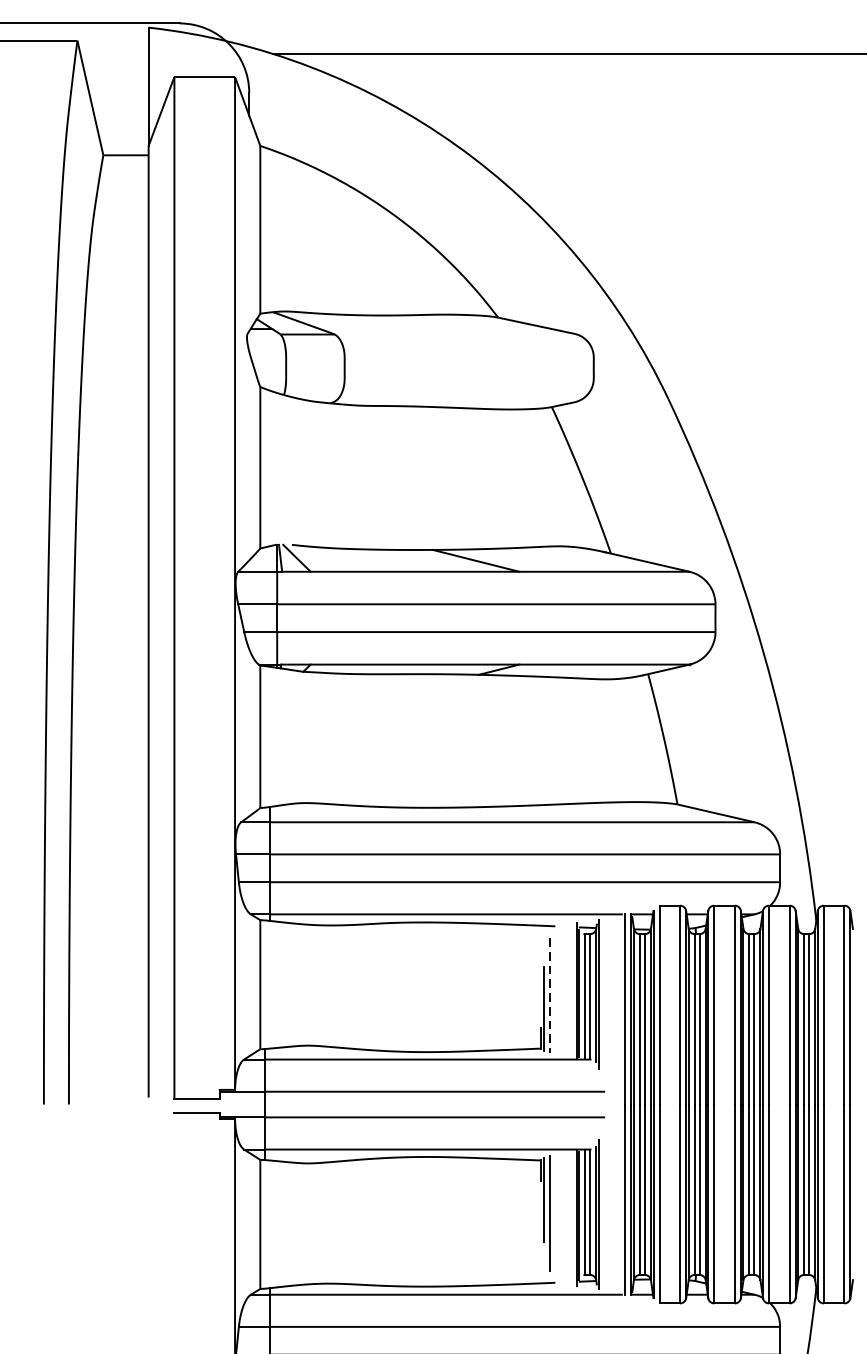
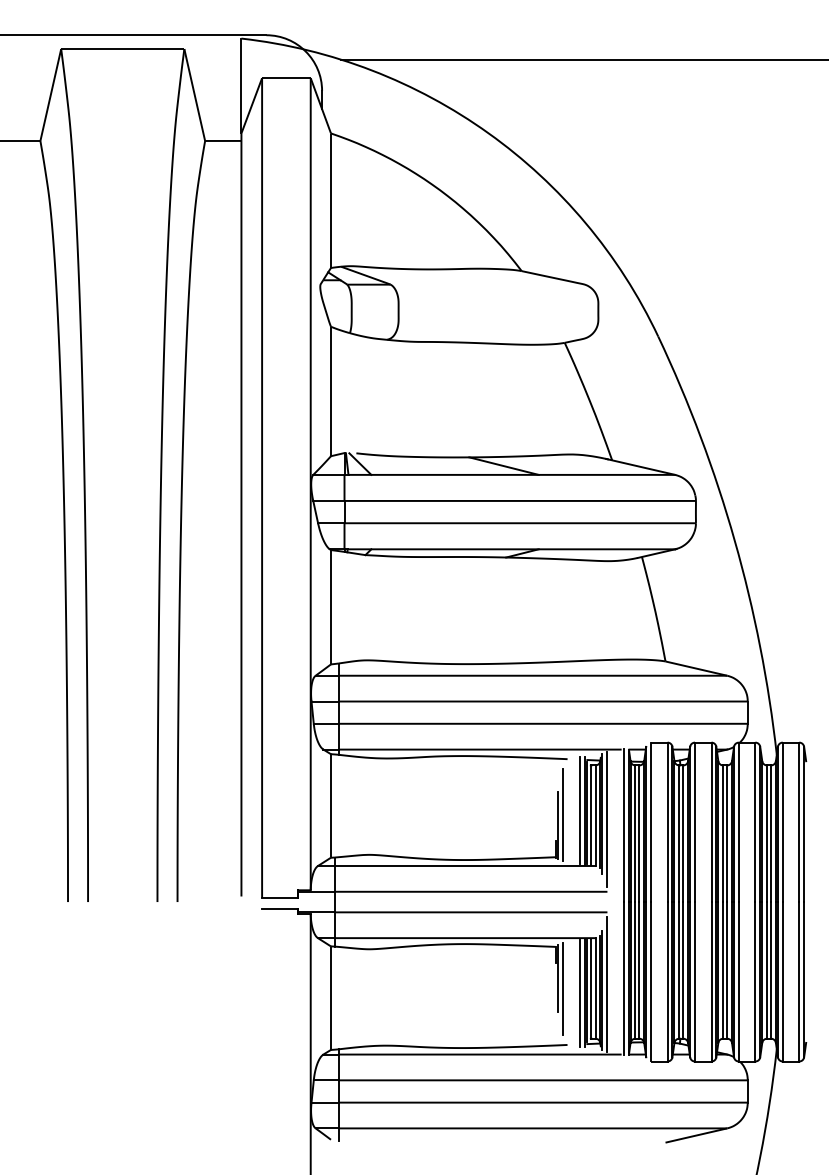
line: (570, 990) -> (579, 810), added
line: (550, 996) -> (563, 815), dashed -> solid
line: (605, 1001) -> (607, 819), added
line: (605, 1207) -> (607, 984), added
line: (570, 1218) -> (579, 993), added

